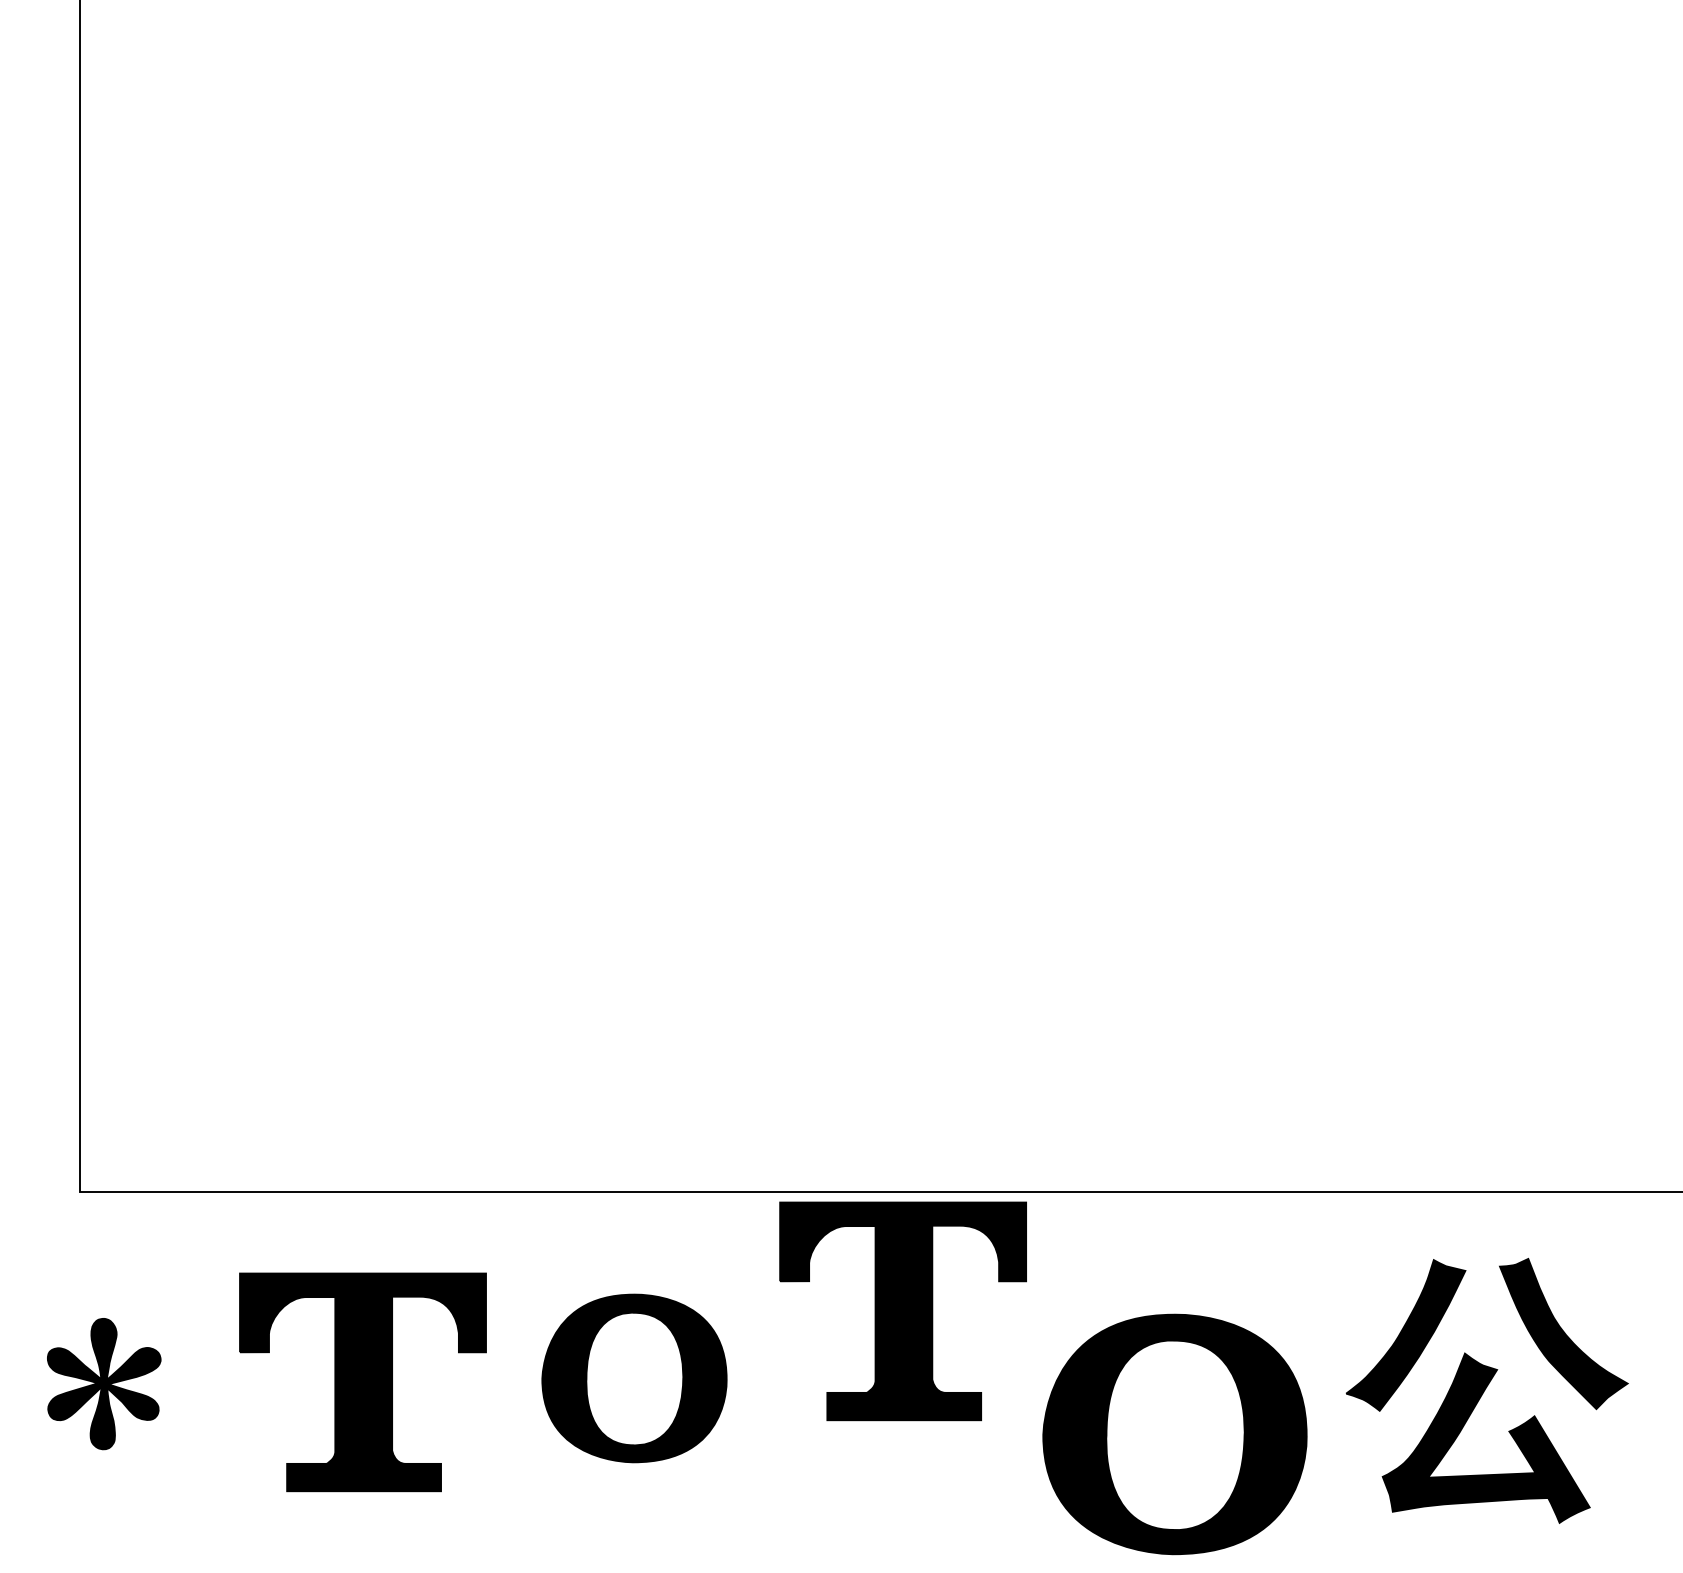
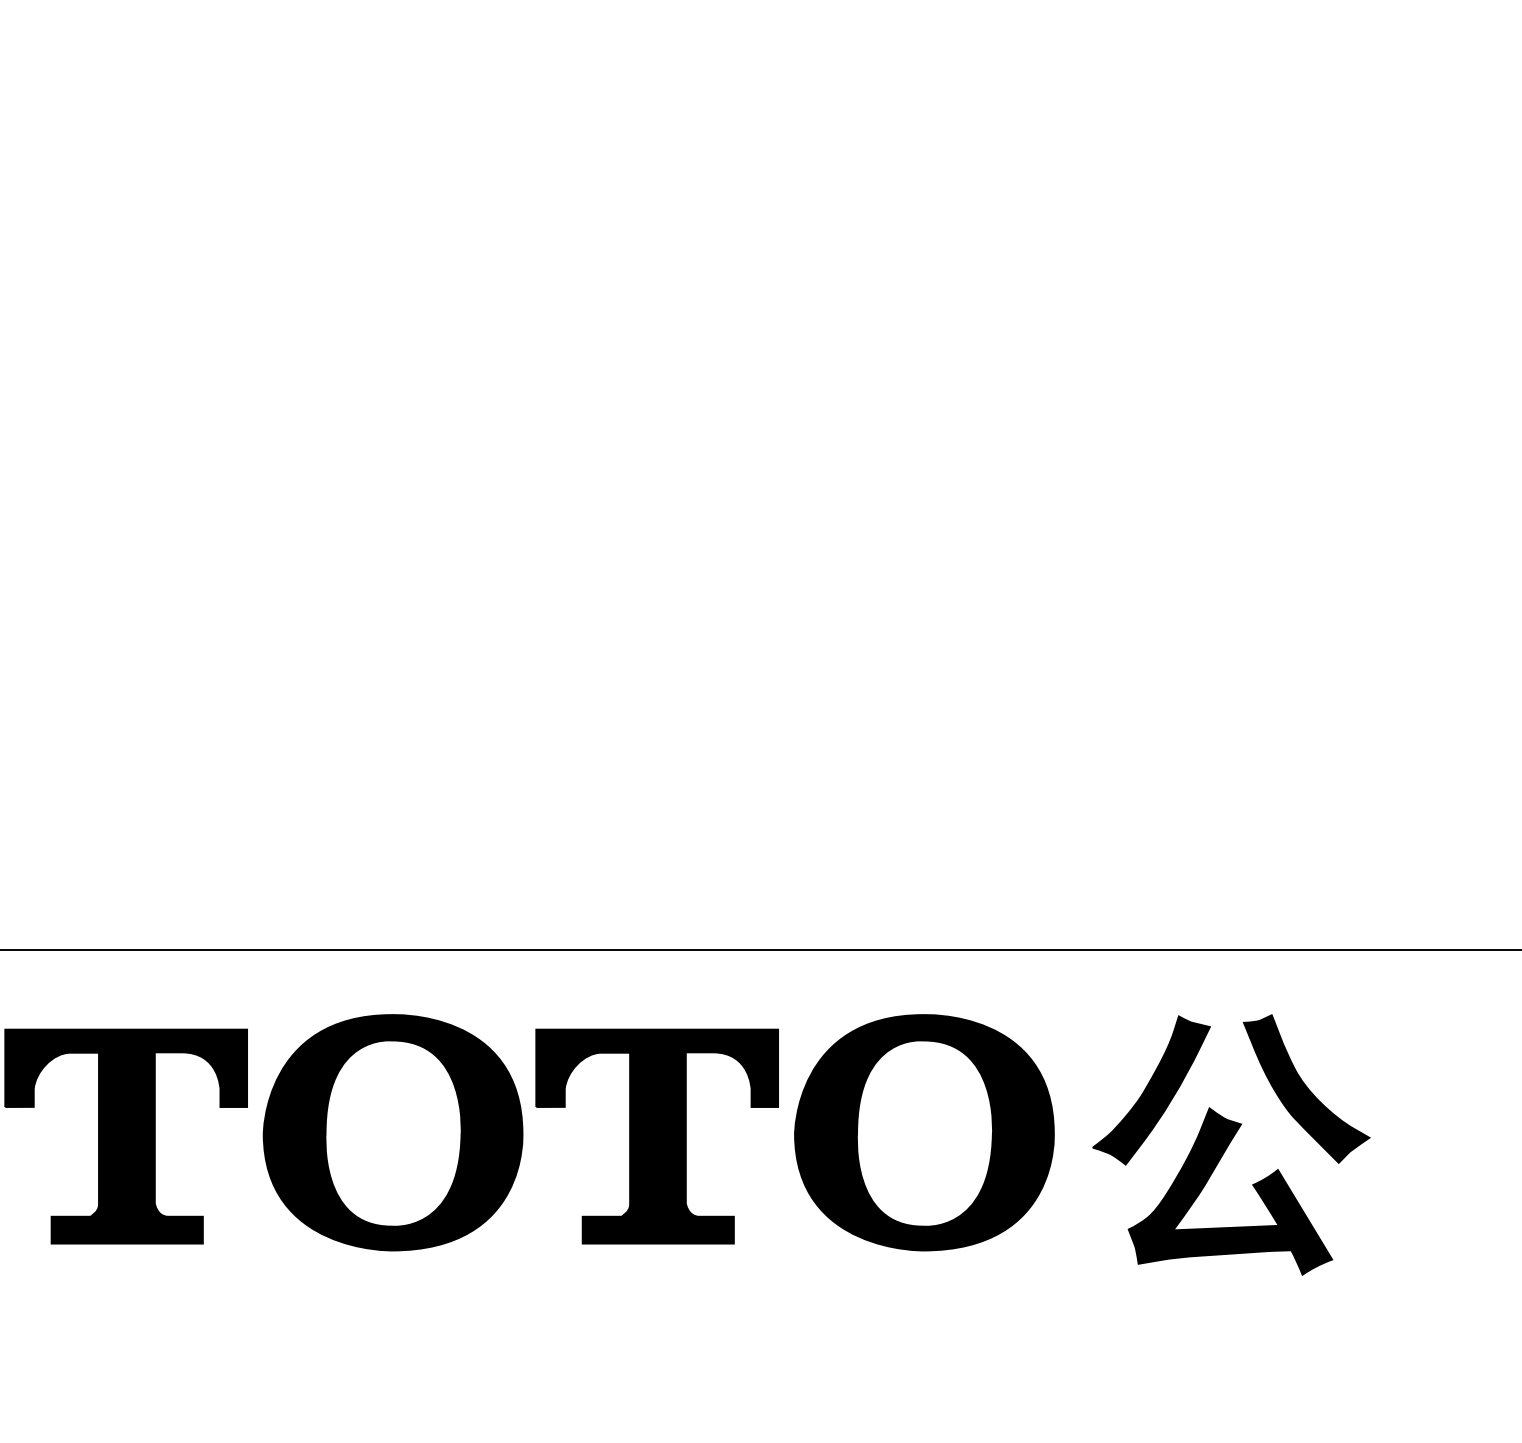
part: (902, 1311) -> (656, 1136), moved
part: (634, 1378) -> (393, 1132), size x1.43
part: (1174, 1434) -> (923, 1132), moved

